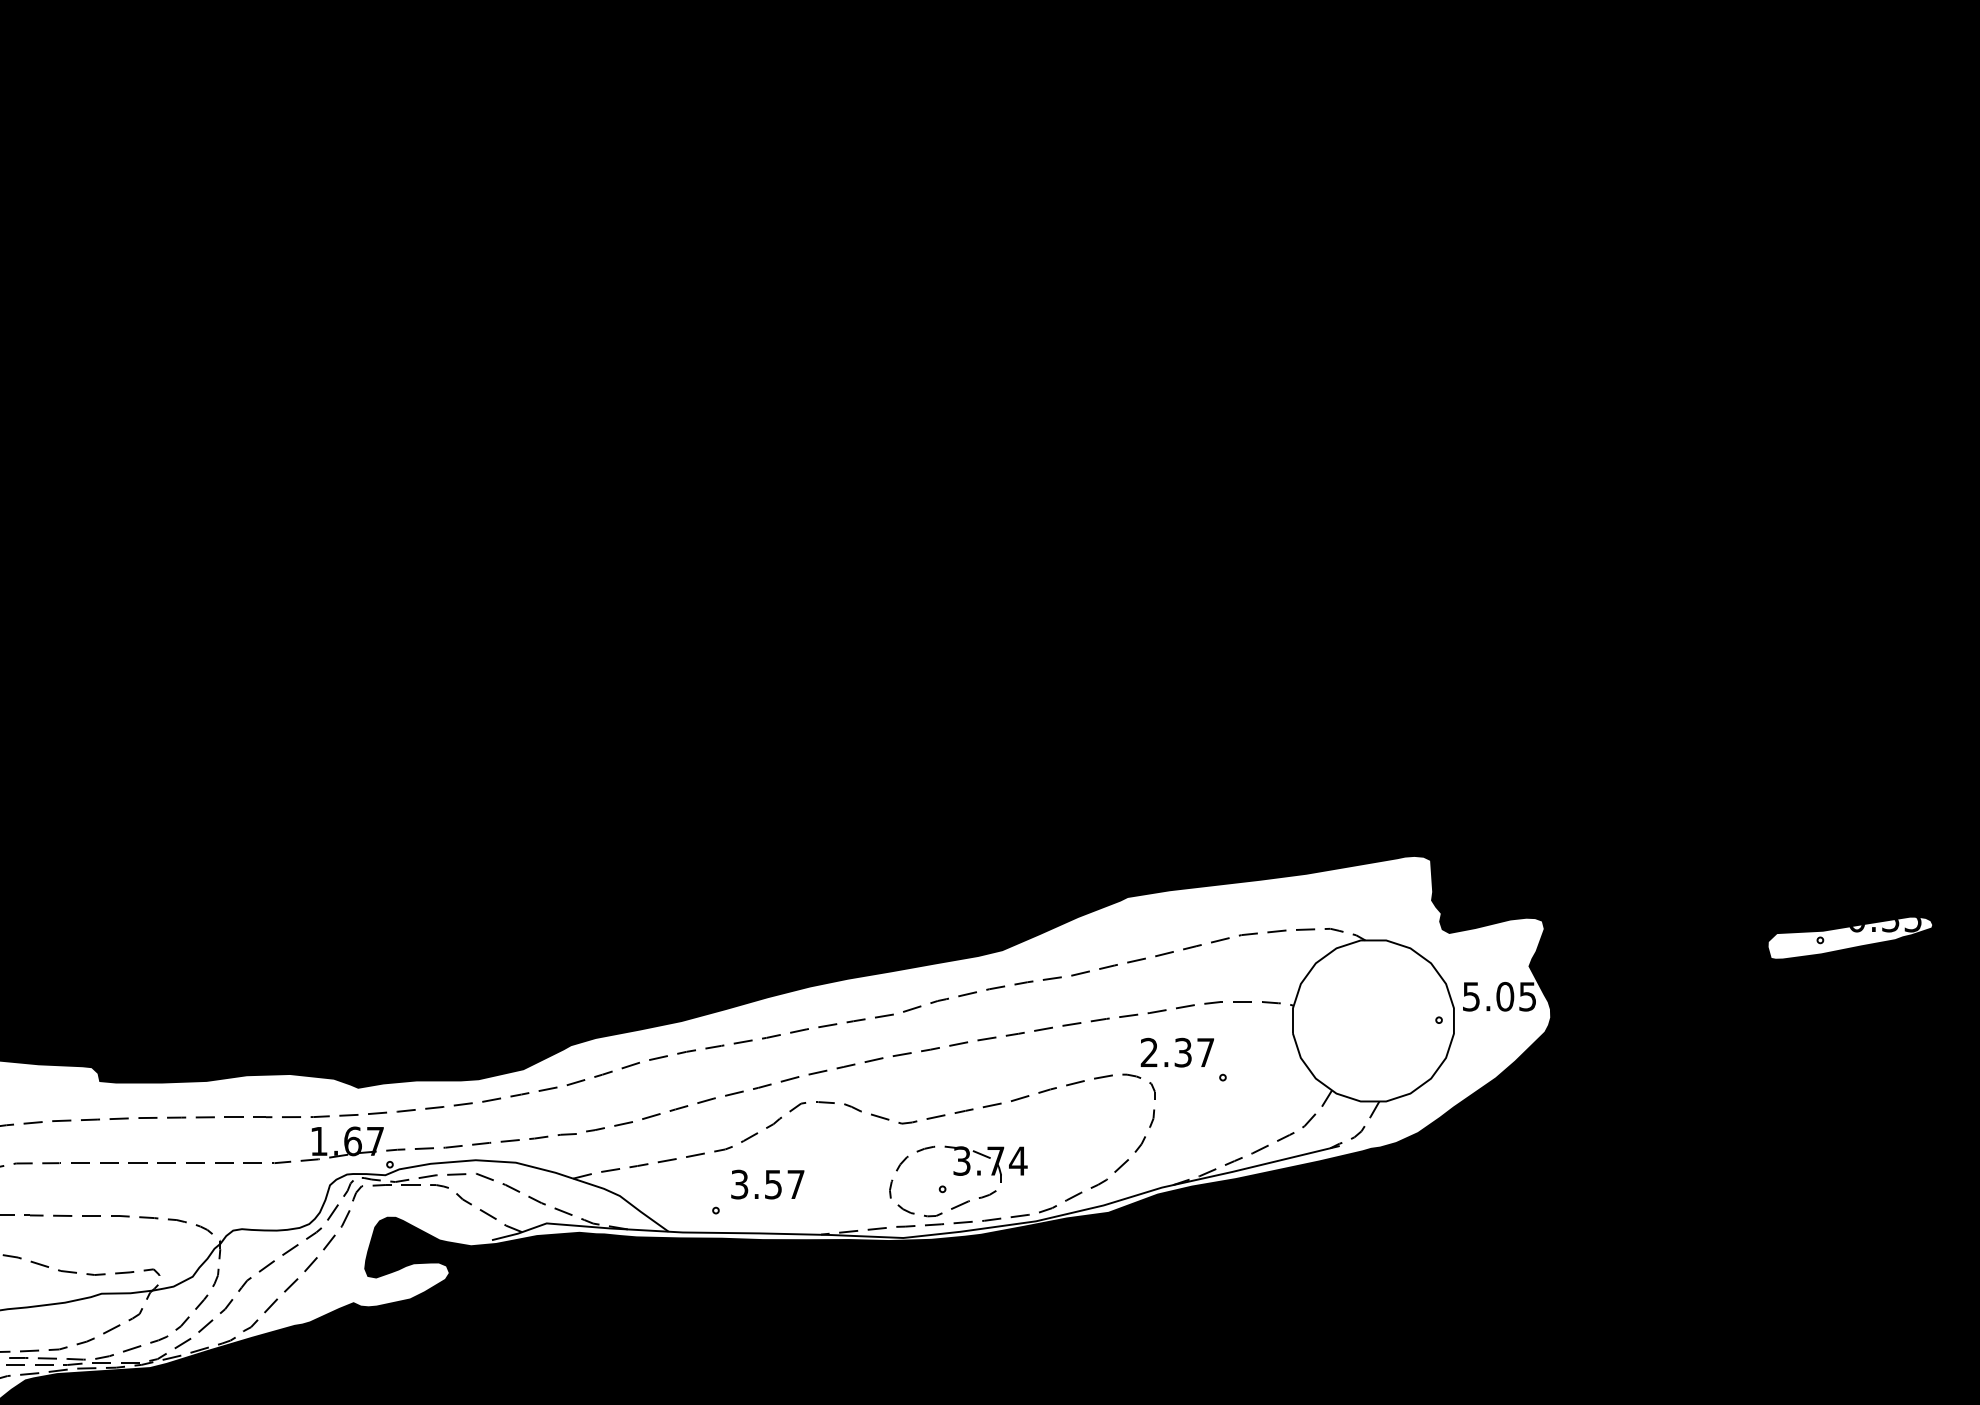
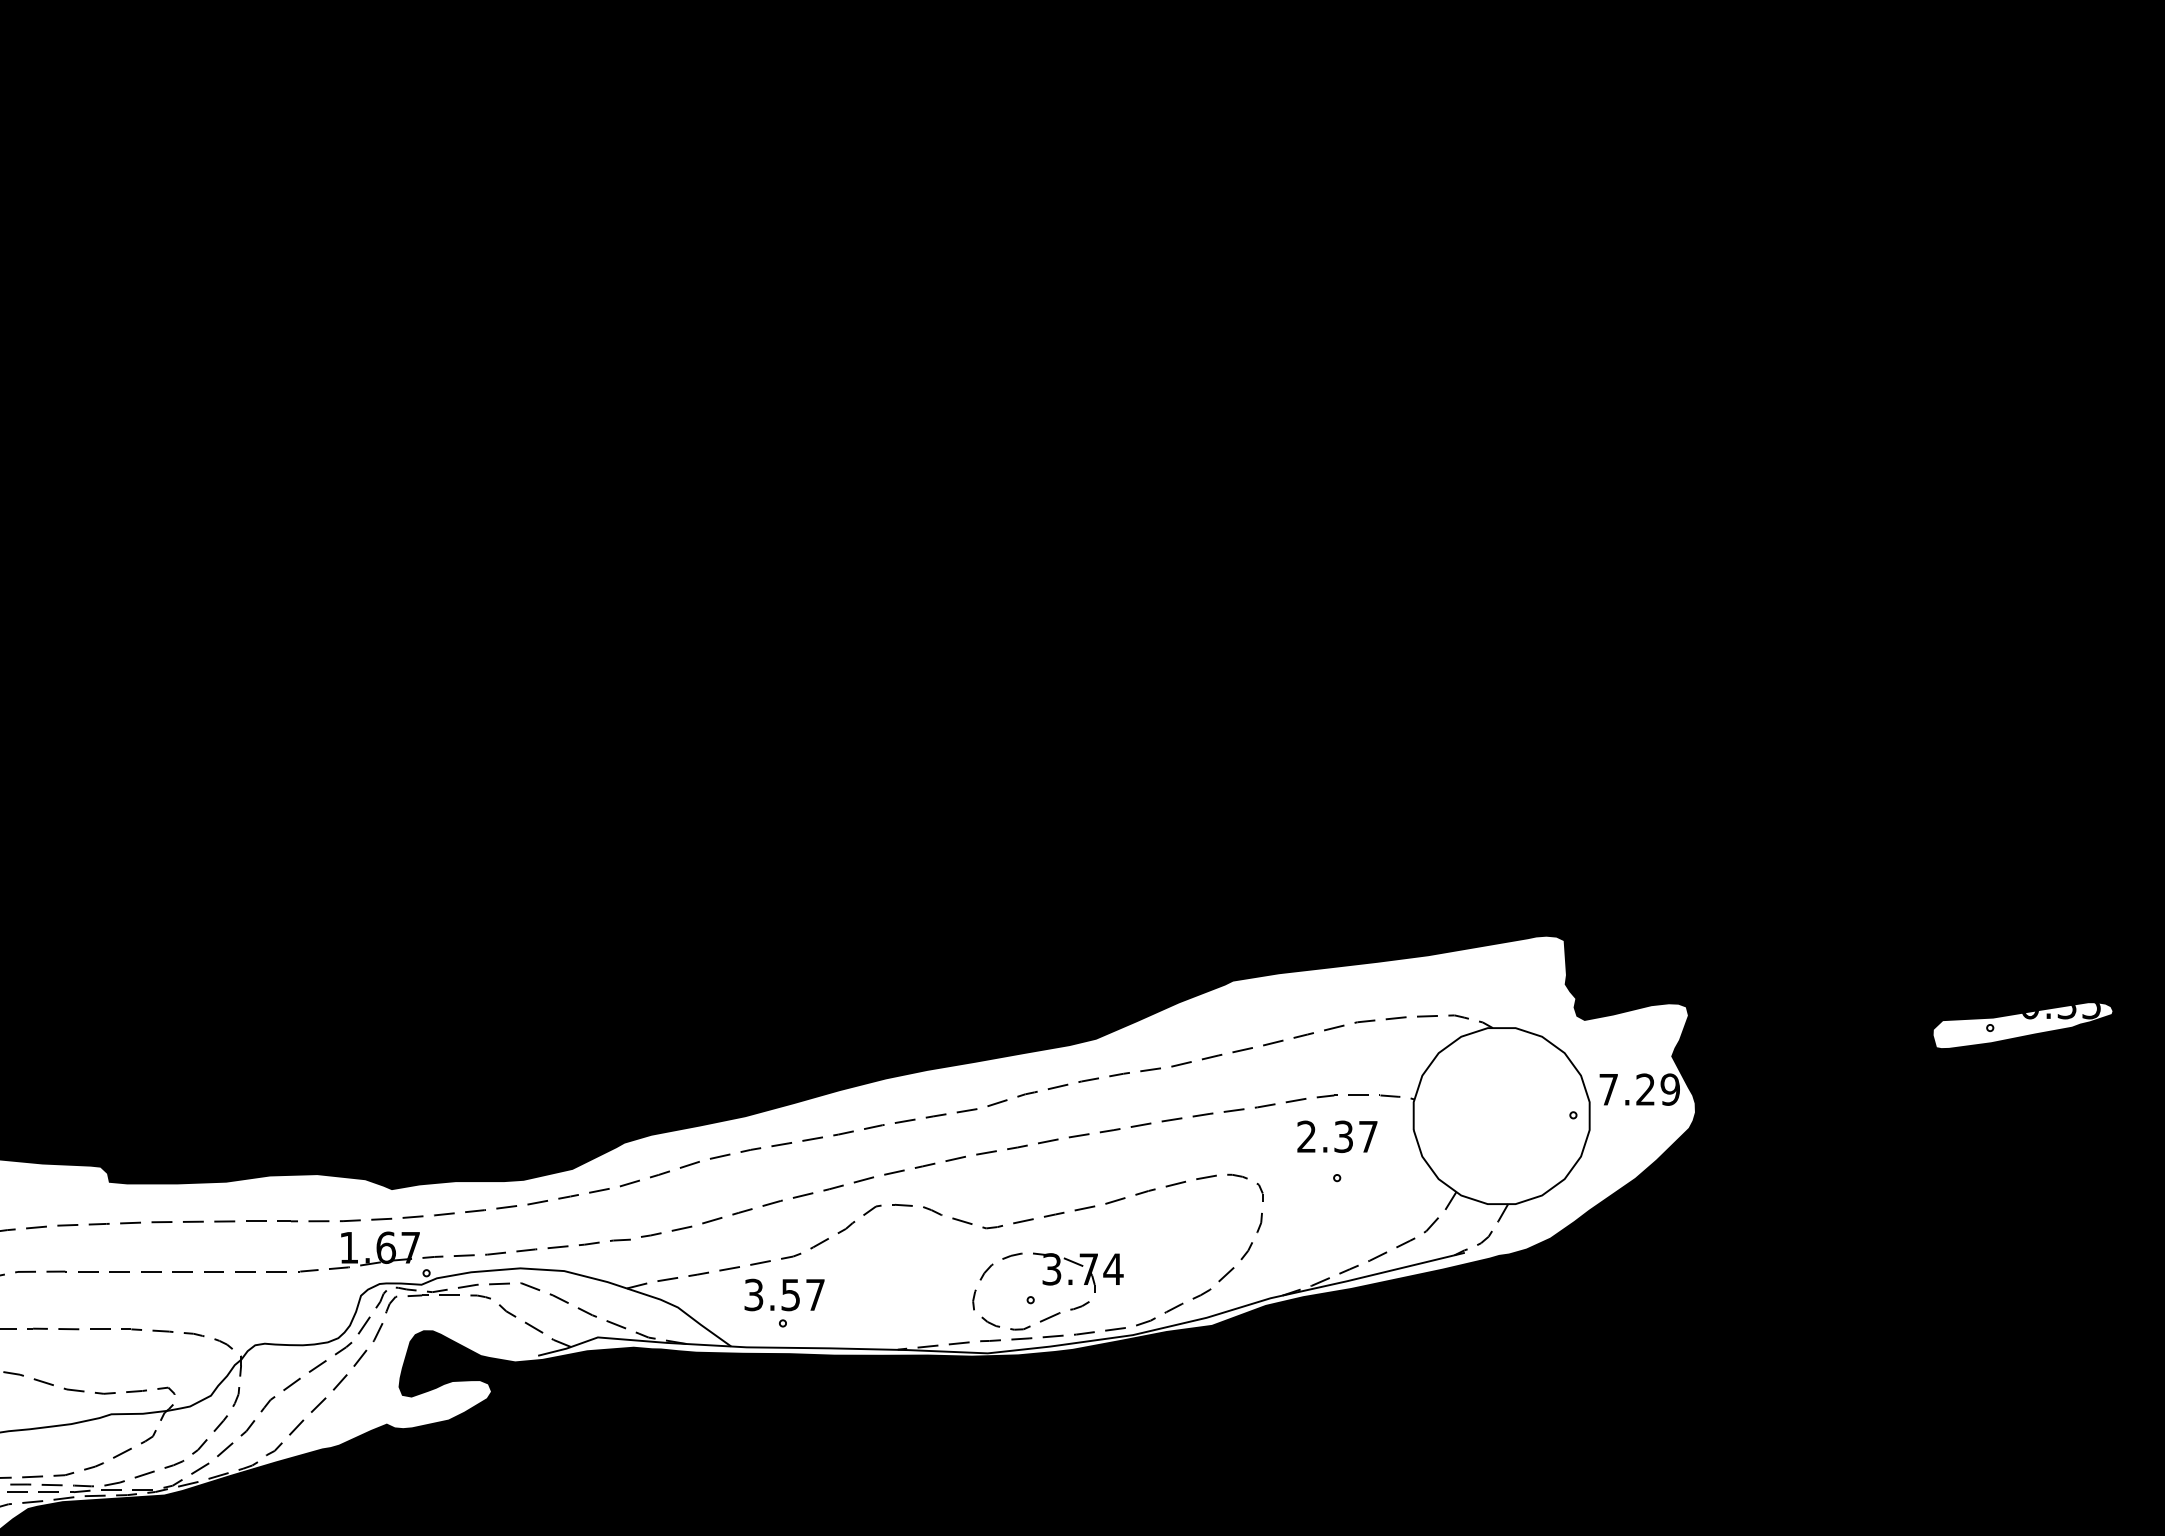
text: (1499, 996) -> (1639, 1089), 5.05 -> 7.29
text: (1177, 1052) -> (1337, 1136), moved
text: (767, 1184) -> (784, 1294), moved

